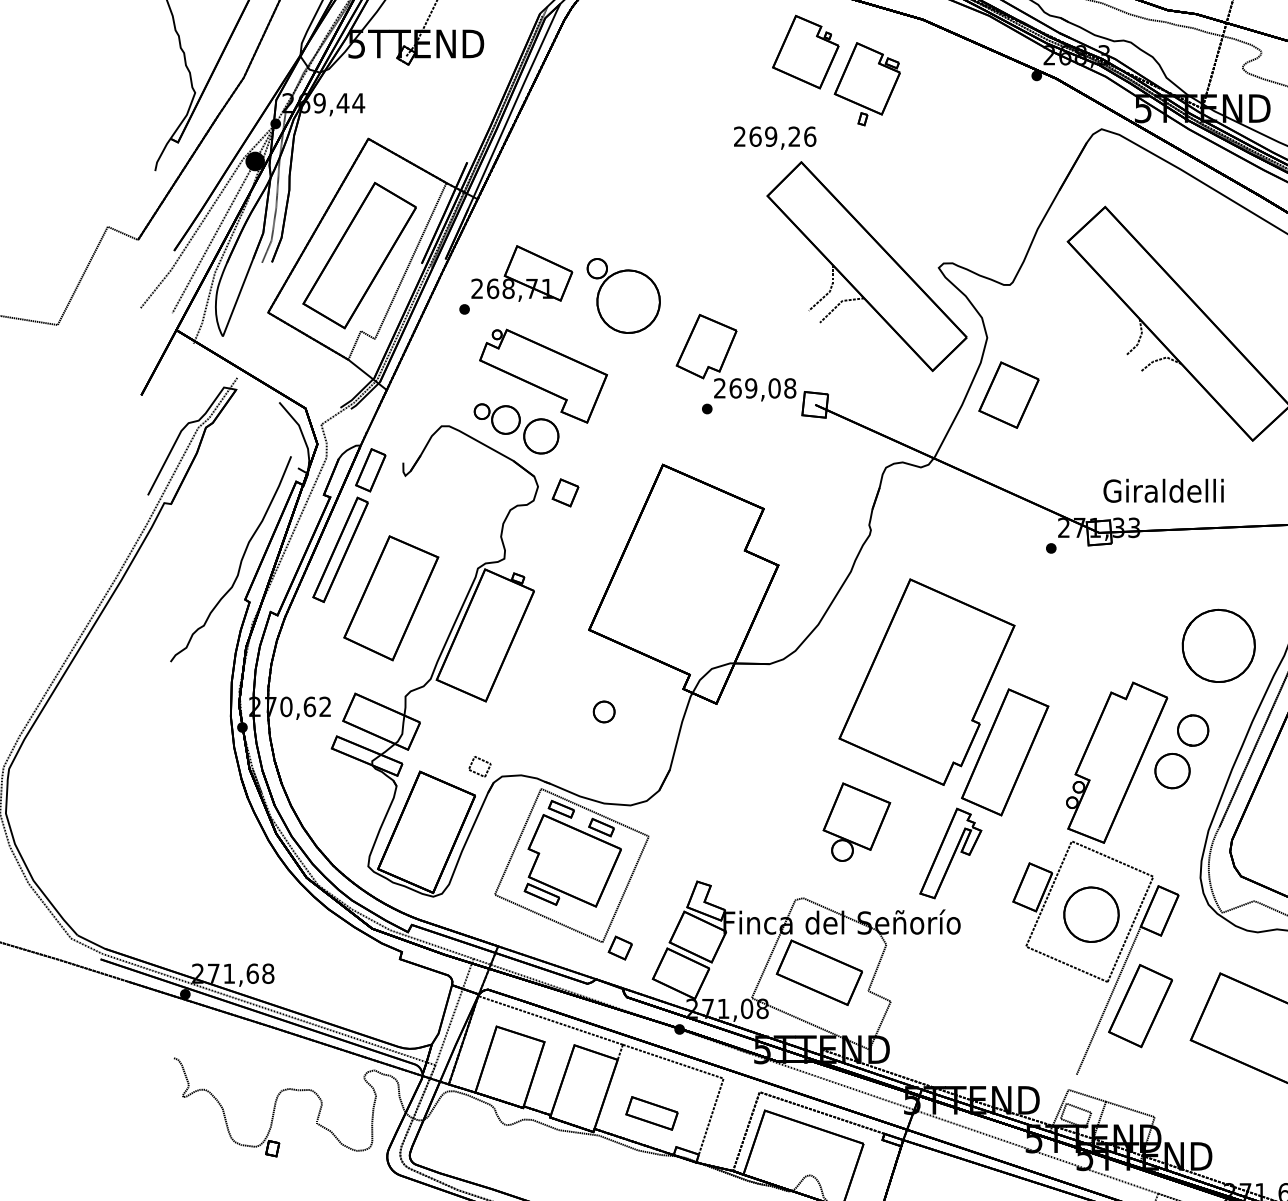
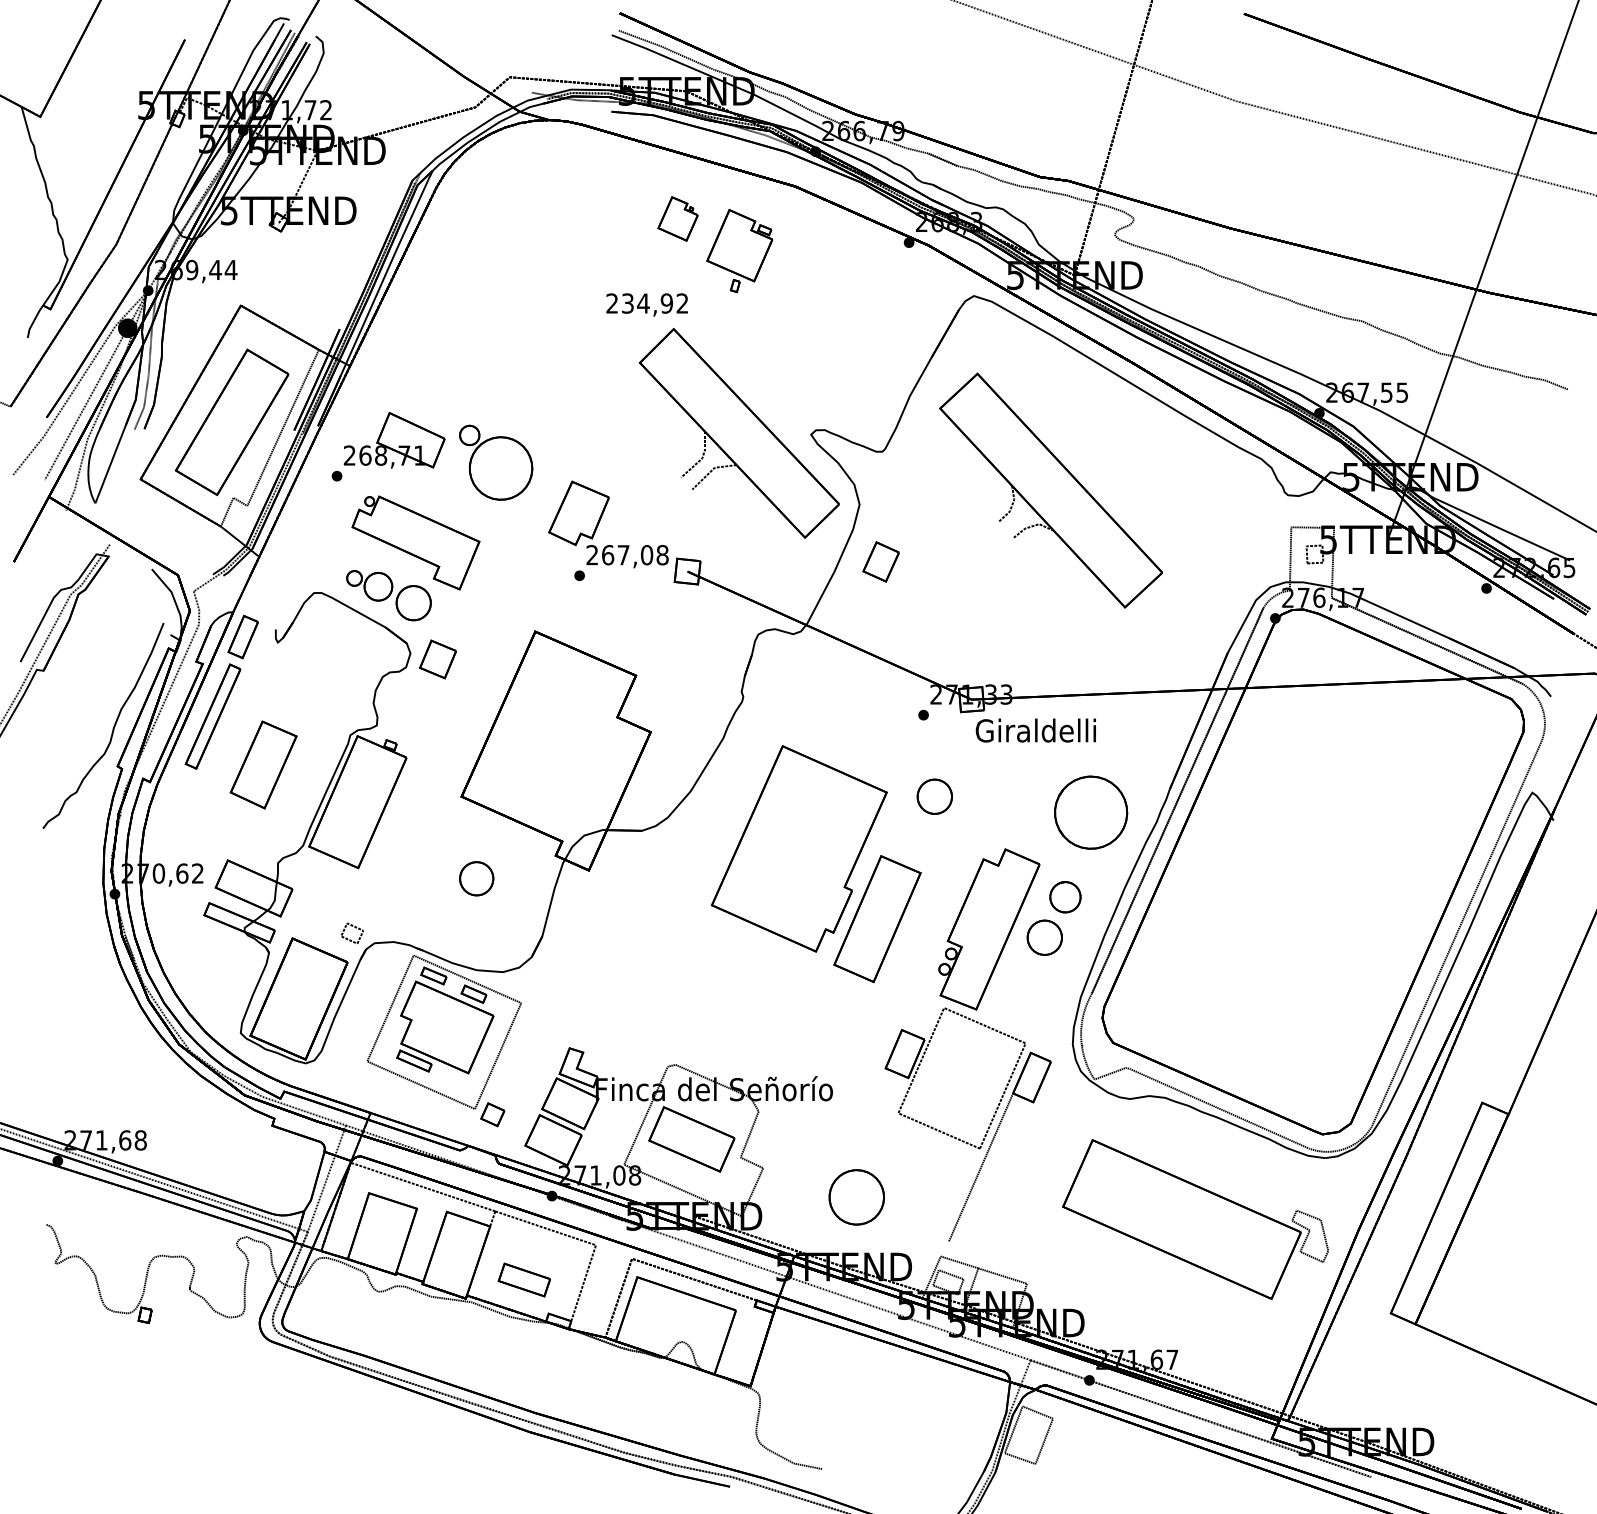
part: (805, 51) -> (677, 218), size x0.6
text: (783, 136) -> (655, 303), 269,26 -> 234,92
text: (751, 388) -> (623, 555), 269,08 -> 267,08
part: (1008, 394) -> (880, 561), size x0.6
text: (1163, 490) -> (1035, 730), moved
part: (565, 492) -> (437, 659), size x1.4
part: (391, 597) -> (263, 764), size x0.7
part: (1062, 629) -> (934, 796), added
part: (604, 711) -> (476, 878), size x1.6
part: (857, 821) -> (729, 988), removed
part: (950, 852) -> (822, 1019), removed
part: (1091, 914) -> (856, 1197), moved
part: (1140, 1005) -> (1012, 1172), removed

